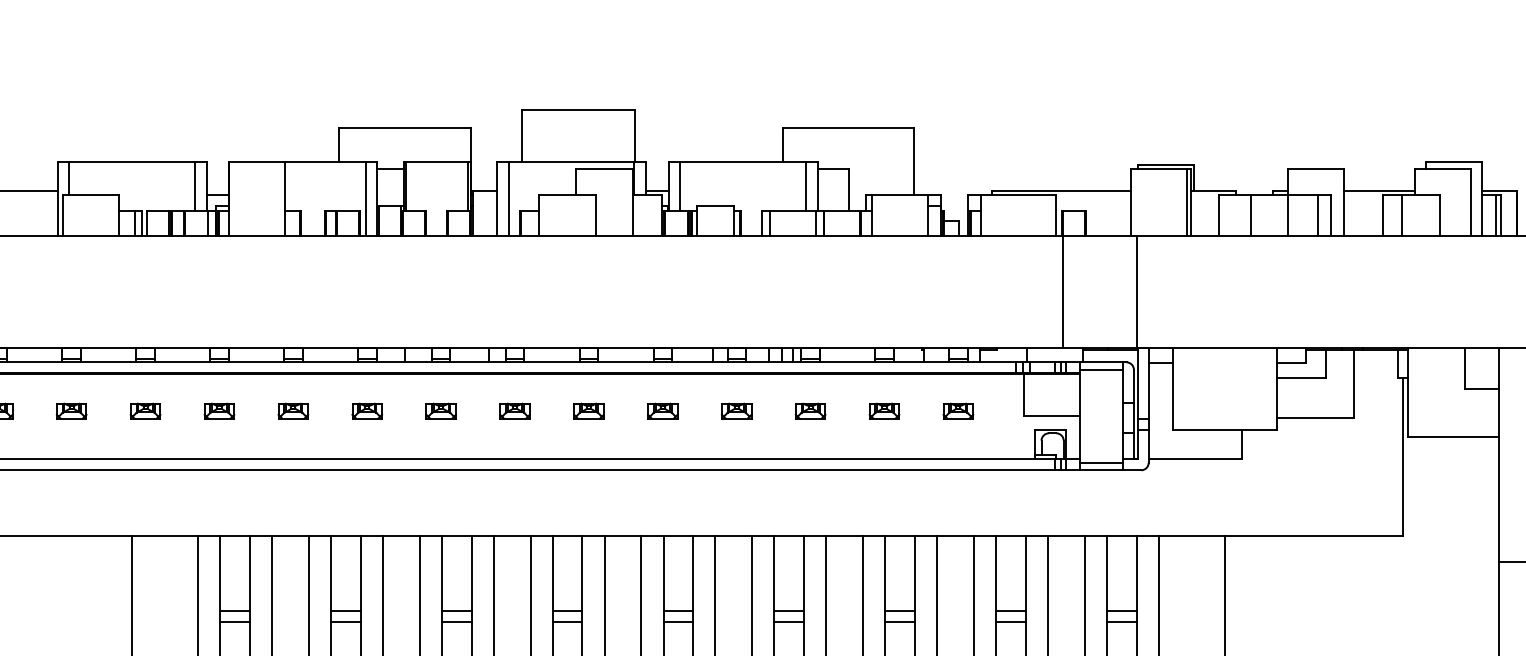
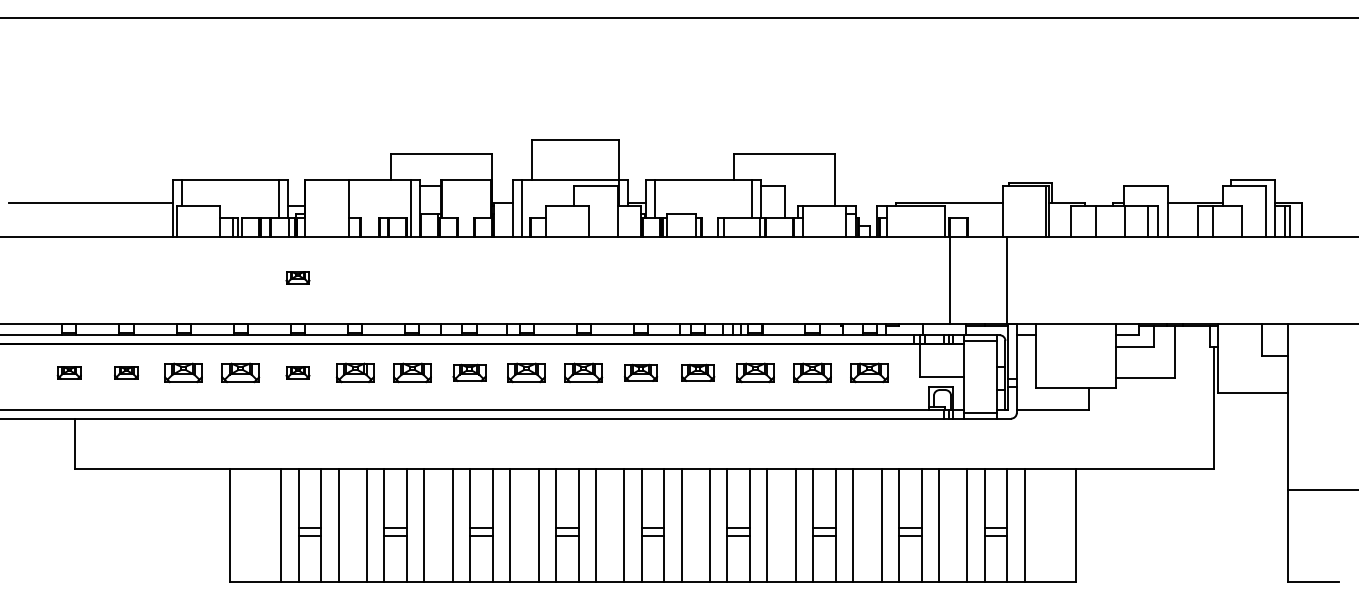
part: (218, 287) -> (297, 277), added
part: (71, 410) -> (183, 372), size x1.6
part: (145, 410) -> (240, 372), size x1.6
part: (292, 410) -> (354, 372), size x1.6
part: (366, 410) -> (411, 372), size x1.6
part: (441, 410) -> (469, 372), size x1.4
part: (514, 410) -> (526, 372), size x1.6
part: (588, 410) -> (583, 372), size x1.6
part: (662, 410) -> (640, 372), size x1.4
part: (735, 410) -> (697, 372), size x1.4
part: (809, 410) -> (754, 372), size x1.6
part: (884, 410) -> (812, 372), size x1.6
part: (958, 410) -> (869, 372), size x1.6

